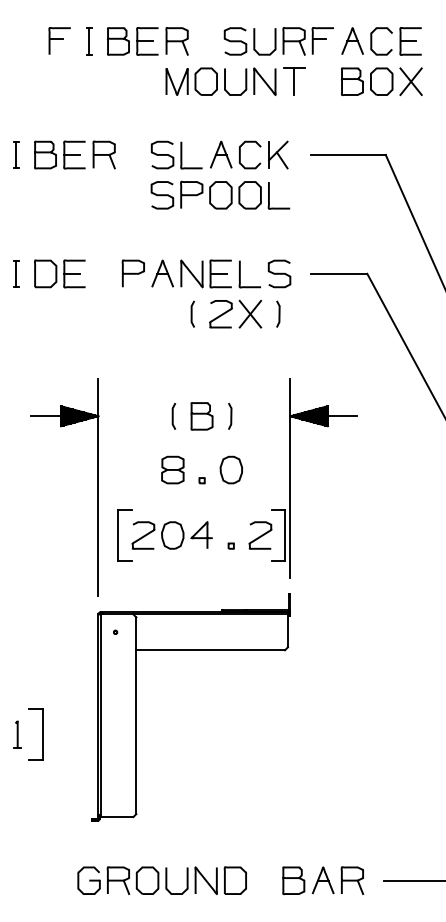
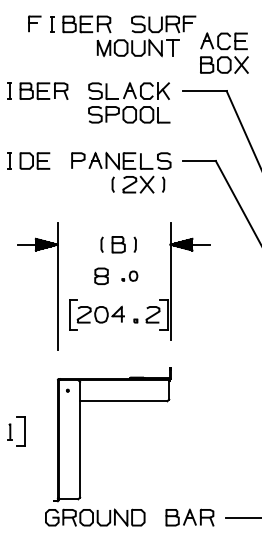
part: (382, 60) -> (224, 52), moved
part: (220, 468) -> (129, 275), size x0.6
part: (137, 706) -> (80, 434), moved

